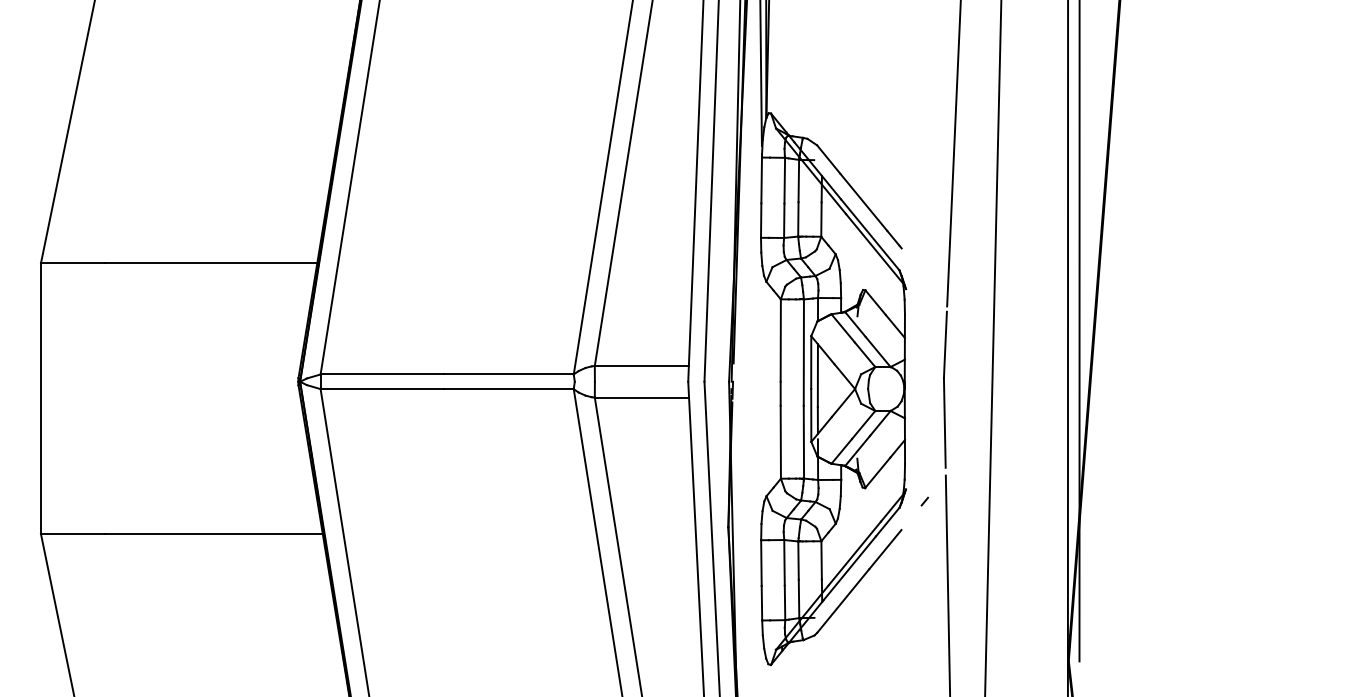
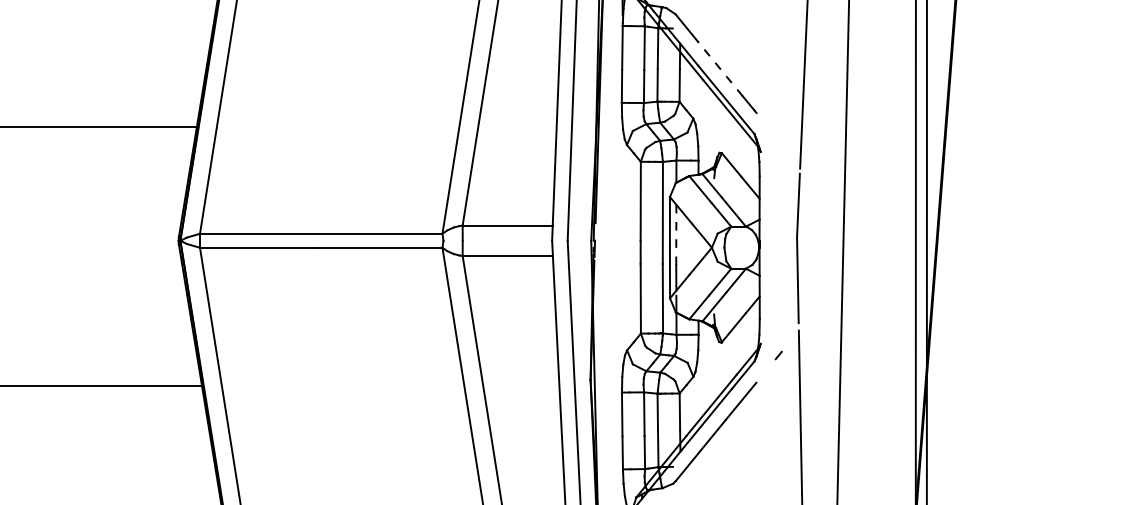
line: (863, 202) -> (719, 69), solid -> dashed
line: (817, 375) -> (675, 234), solid -> dashed

